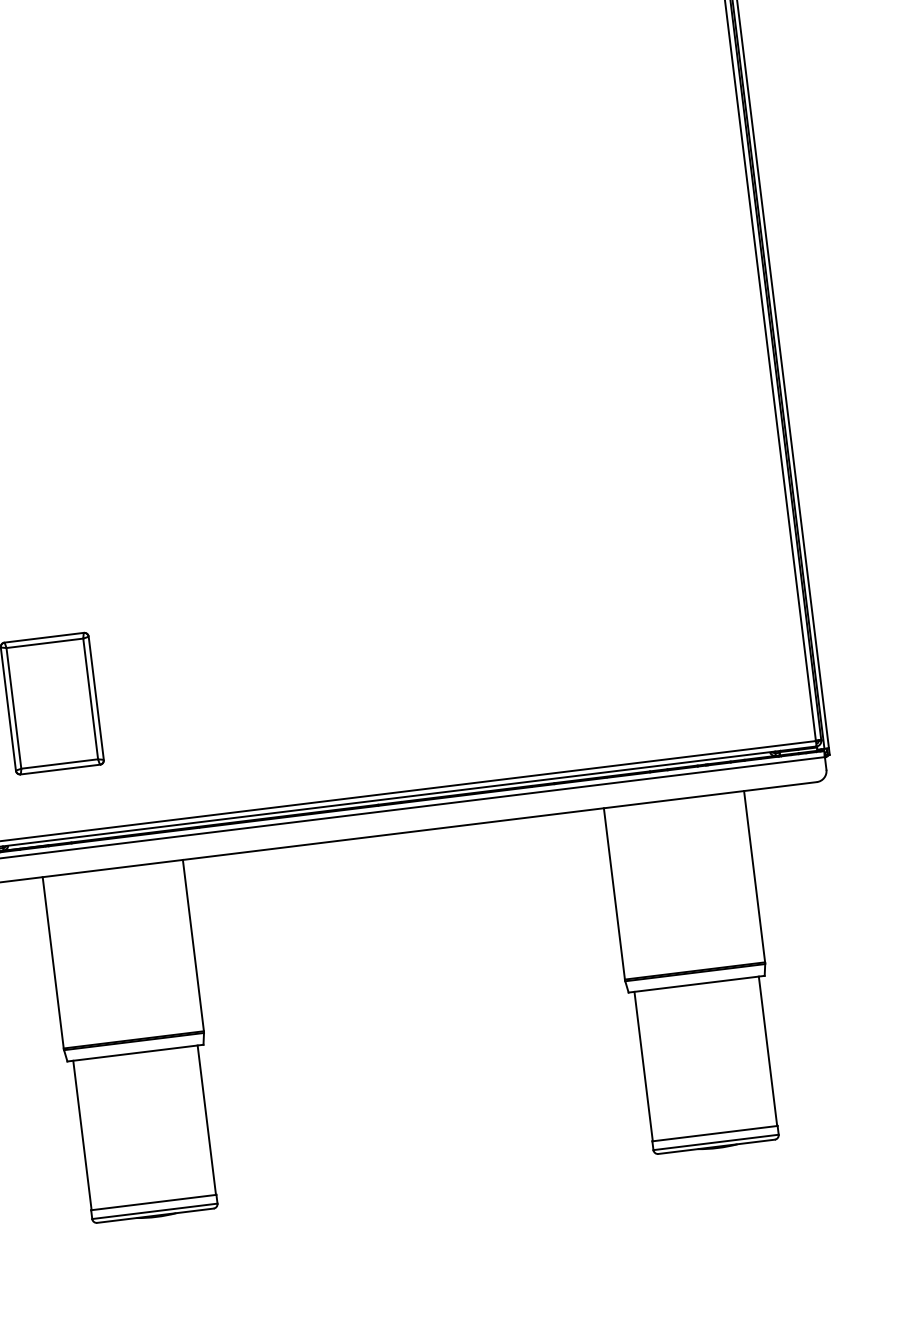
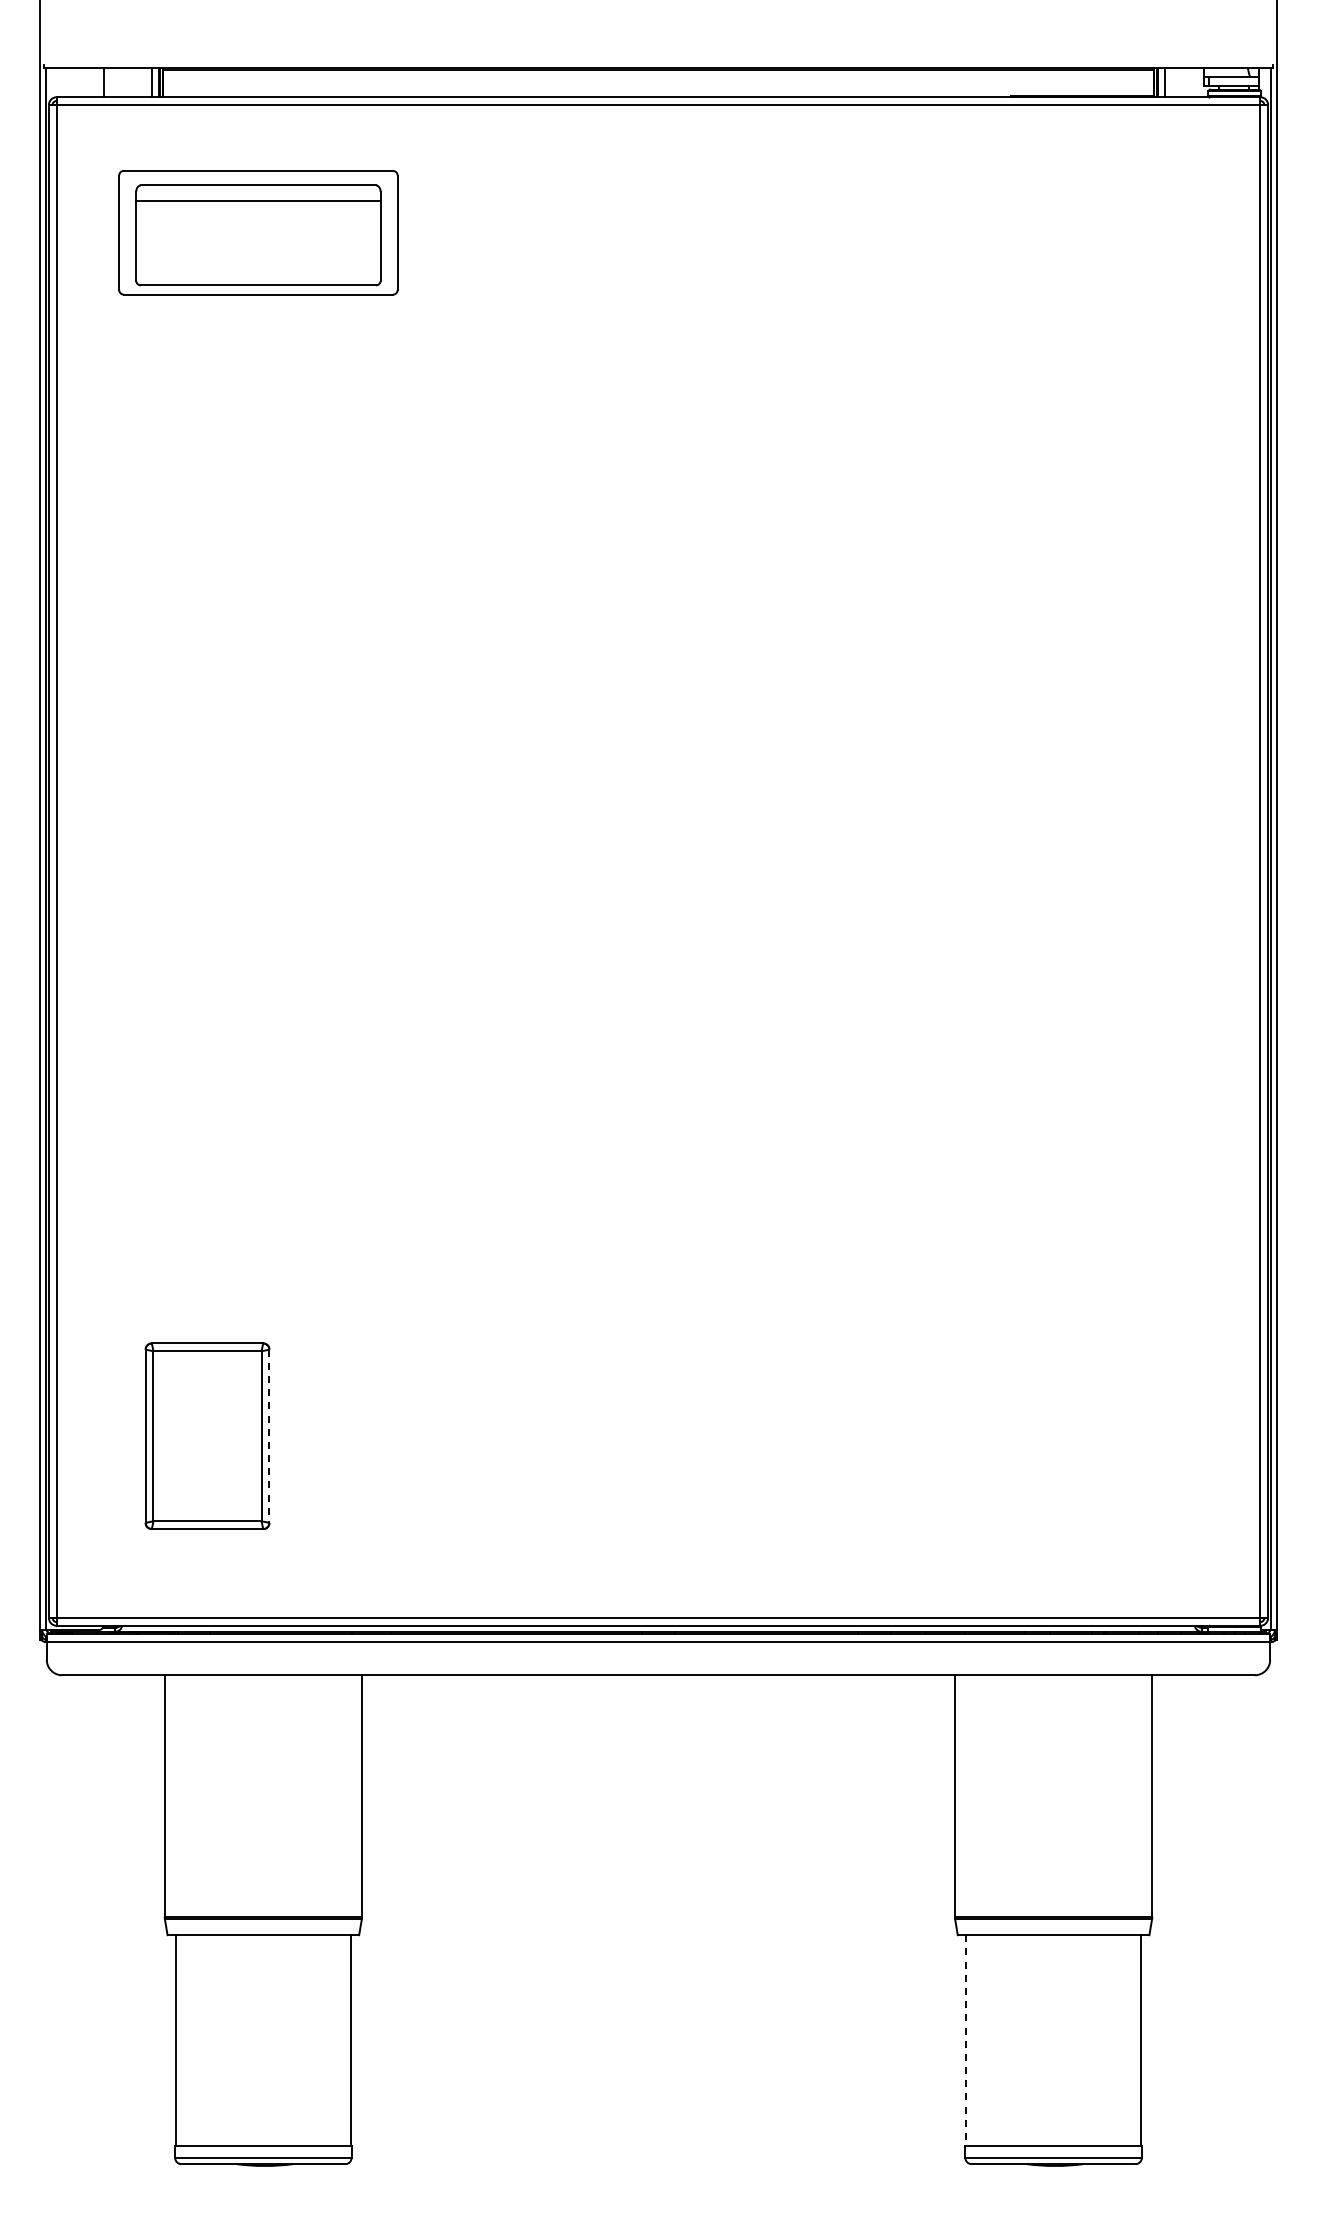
line: (96, 698) -> (269, 1436), solid -> dashed
line: (643, 1066) -> (966, 2040), solid -> dashed

